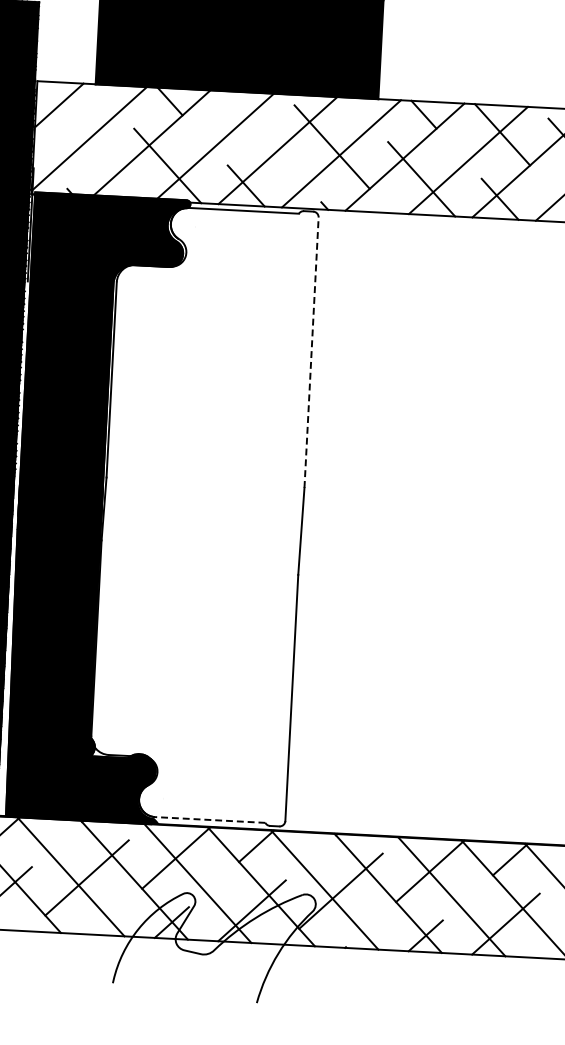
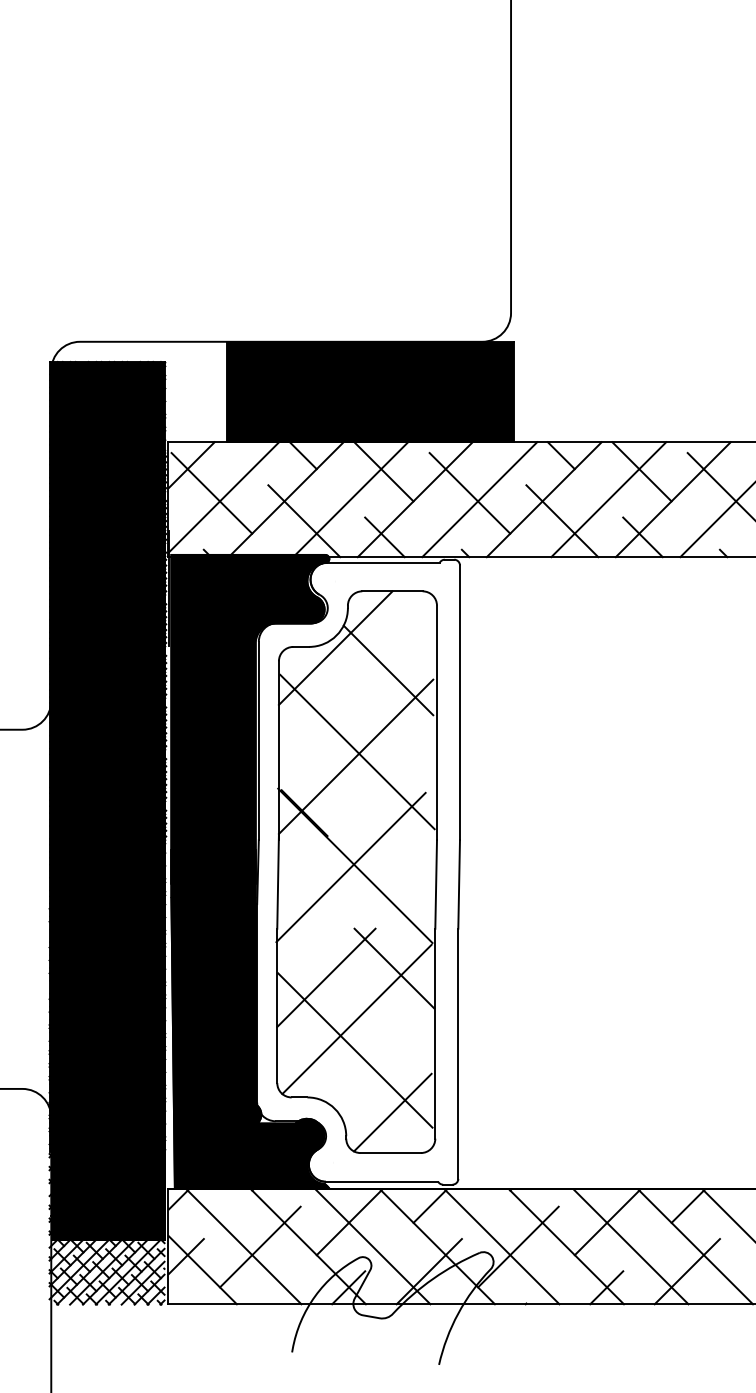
line: (248, 121) -> (383, 471), added
line: (77, 133) -> (211, 493), added
line: (311, 352) -> (459, 702), dashed -> solid
part: (201, 513) -> (356, 871), added
line: (209, 819) -> (381, 1181), dashed -> solid

